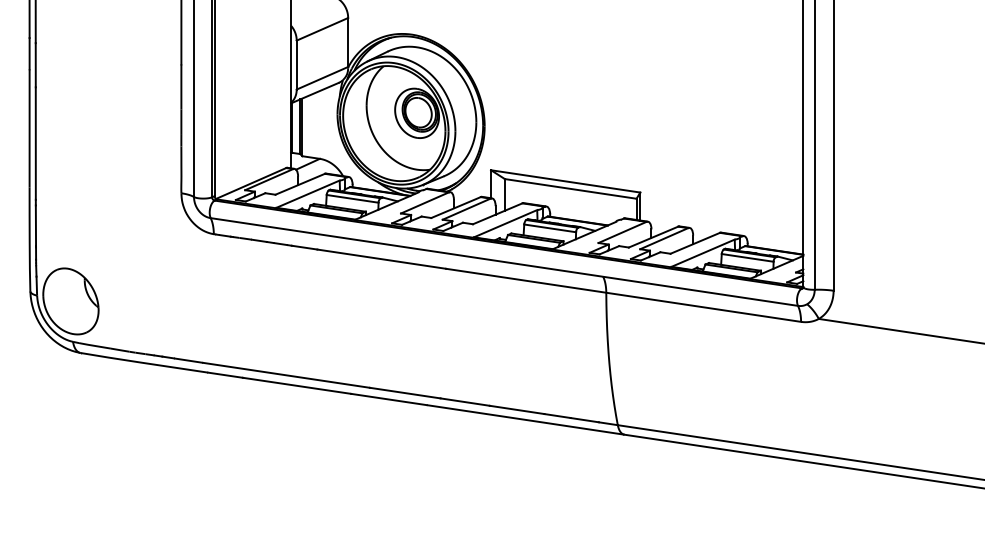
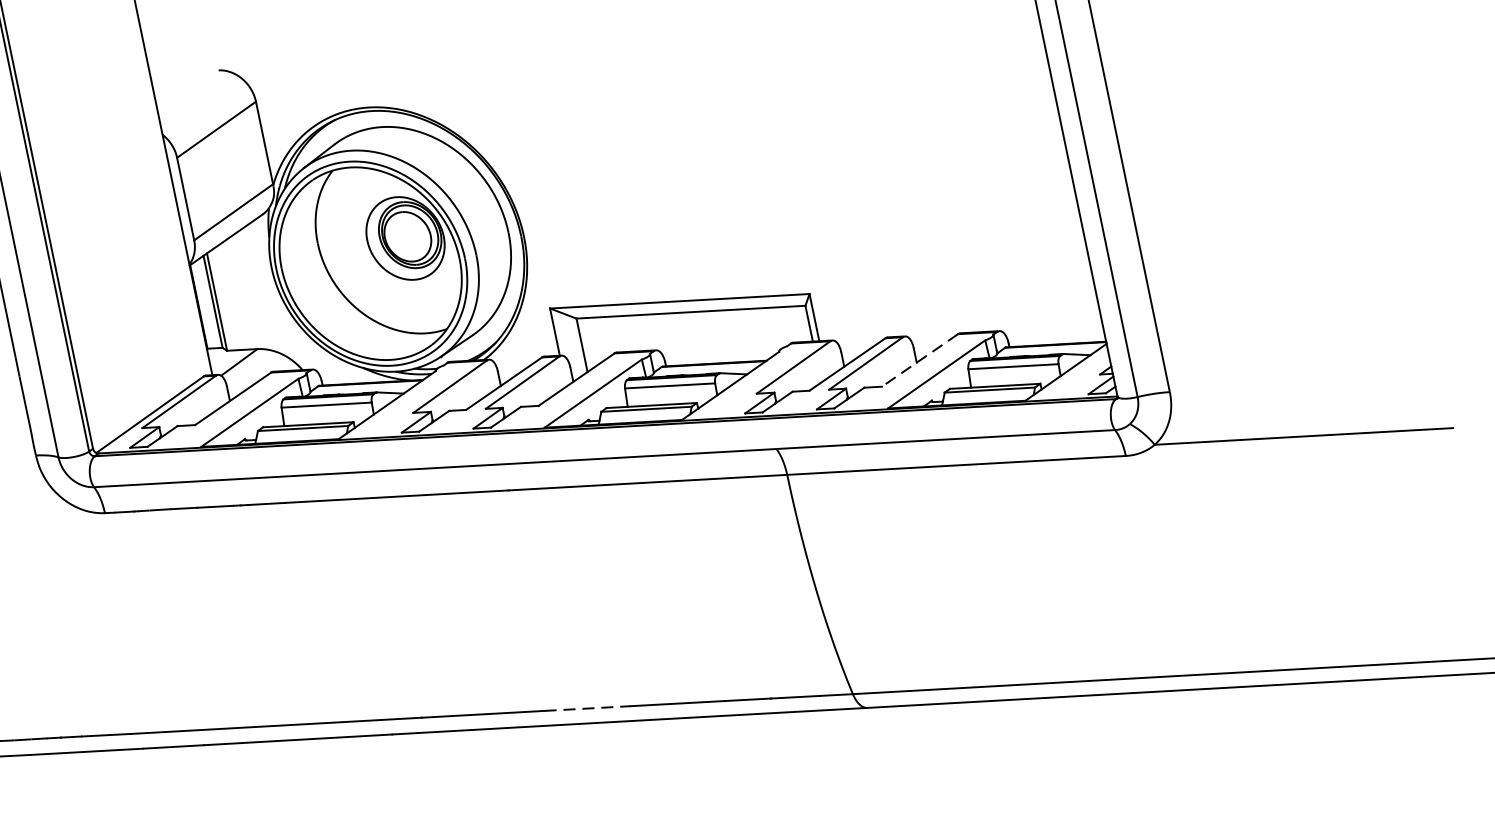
line: (695, 243) -> (920, 360), solid -> dashed
line: (465, 402) -> (588, 709), solid -> dashed

